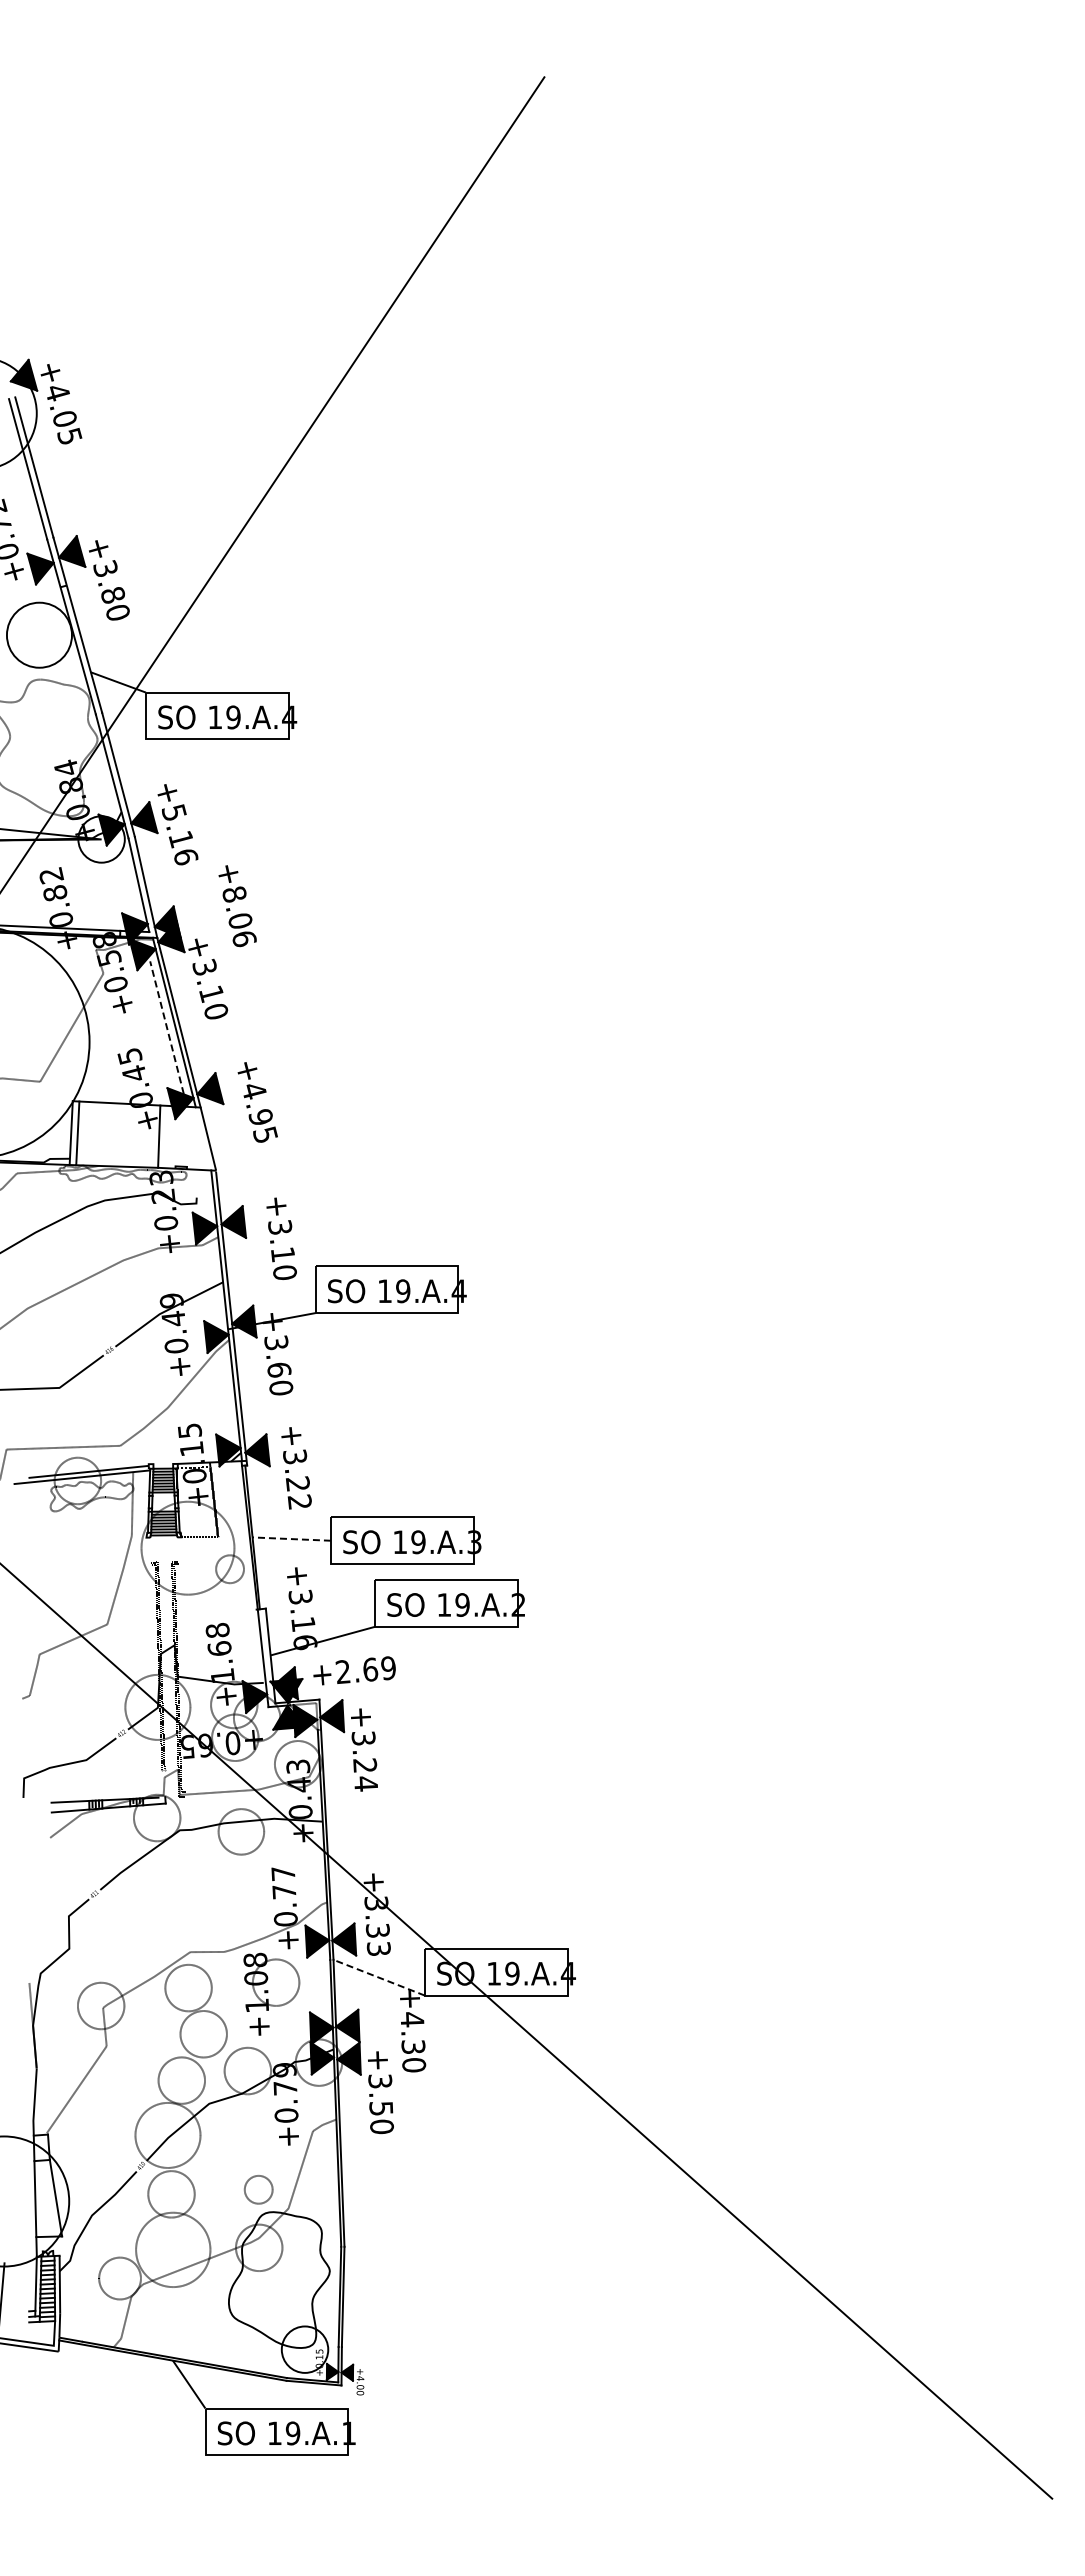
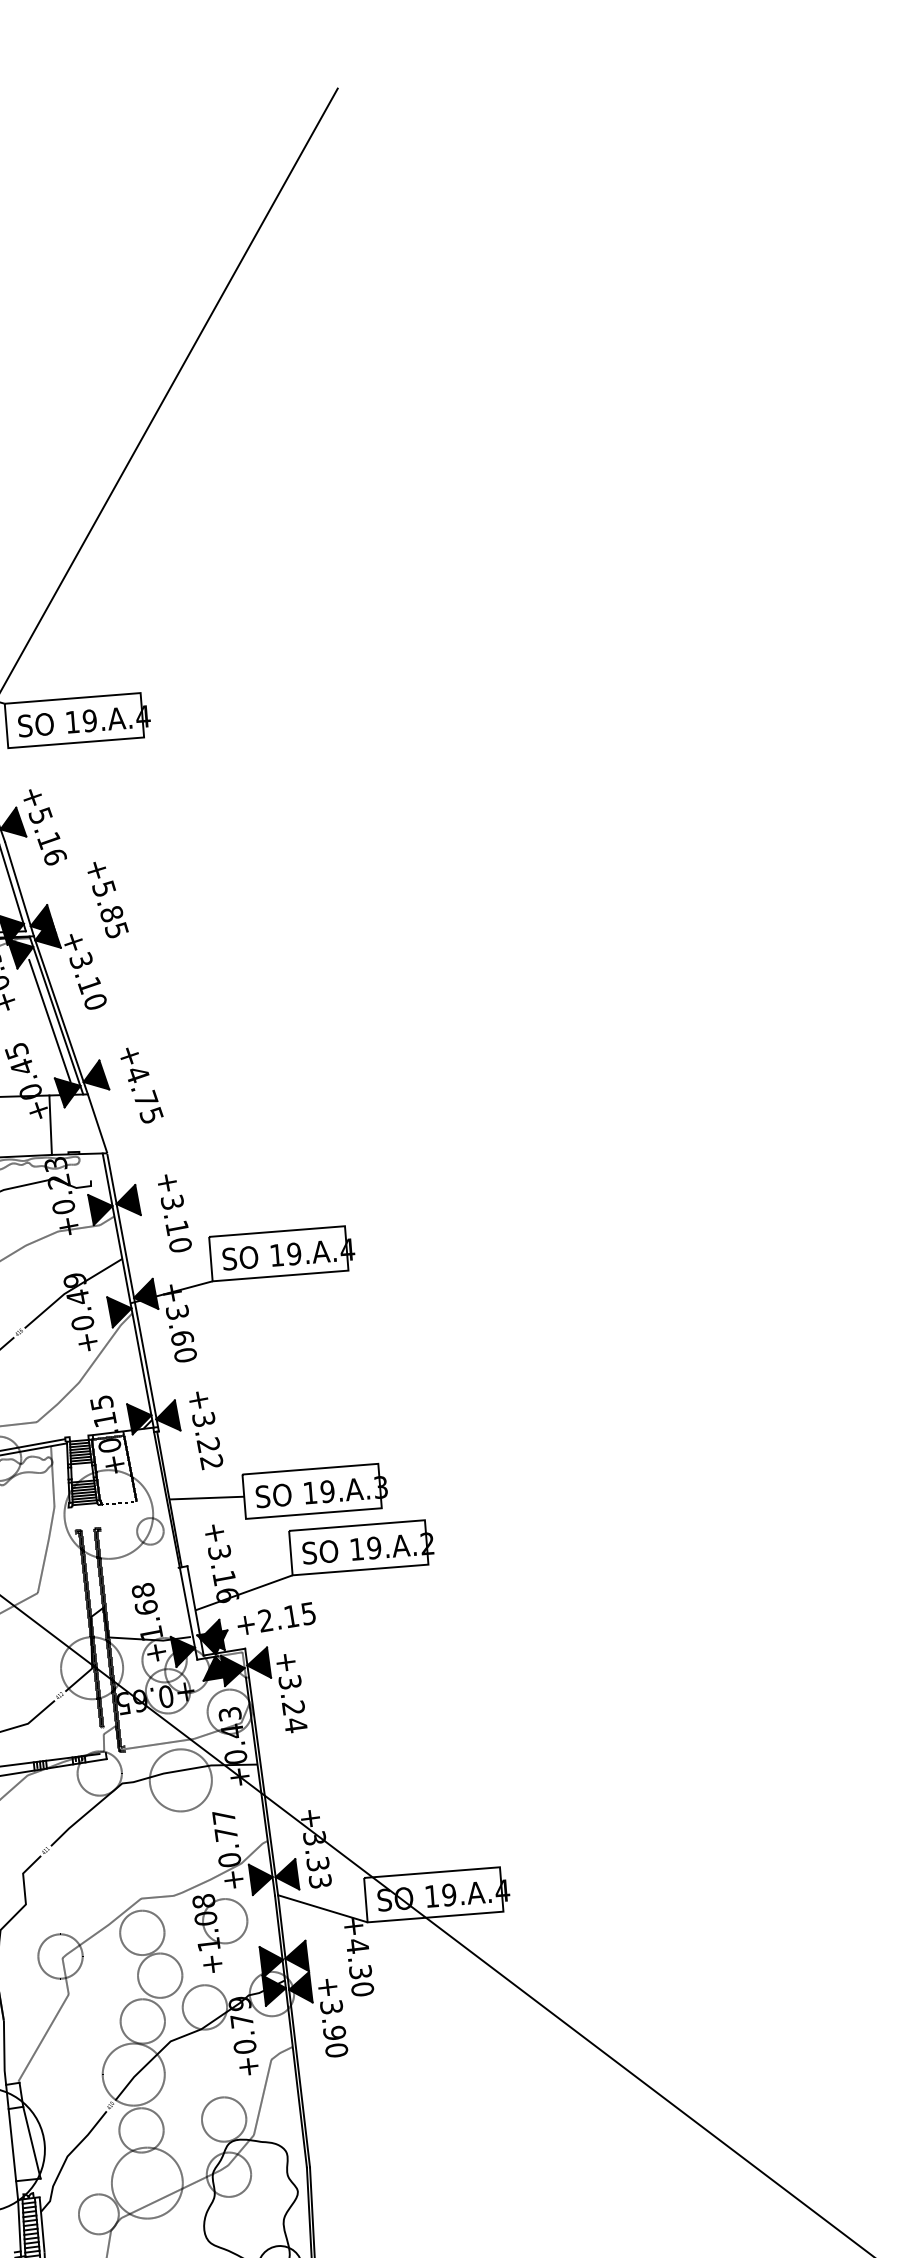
text: (239, 916) -> (110, 909), +8.06 -> +5.85
line: (166, 1027) -> (49, 1020), dashed -> solid
text: (260, 1116) -> (145, 1098), +4.95 -> +4.75
line: (291, 1539) -> (206, 1498), dashed -> solid
text: (379, 1668) -> (300, 1614), +2.69 -> +2.15
circle: (240, 1831) -> (179, 1780), size x1.43
line: (378, 1977) -> (322, 1908), dashed -> solid
text: (381, 2108) -> (334, 2033), +3.50 -> +3.90
circle: (258, 2189) -> (223, 2119), size x1.67

